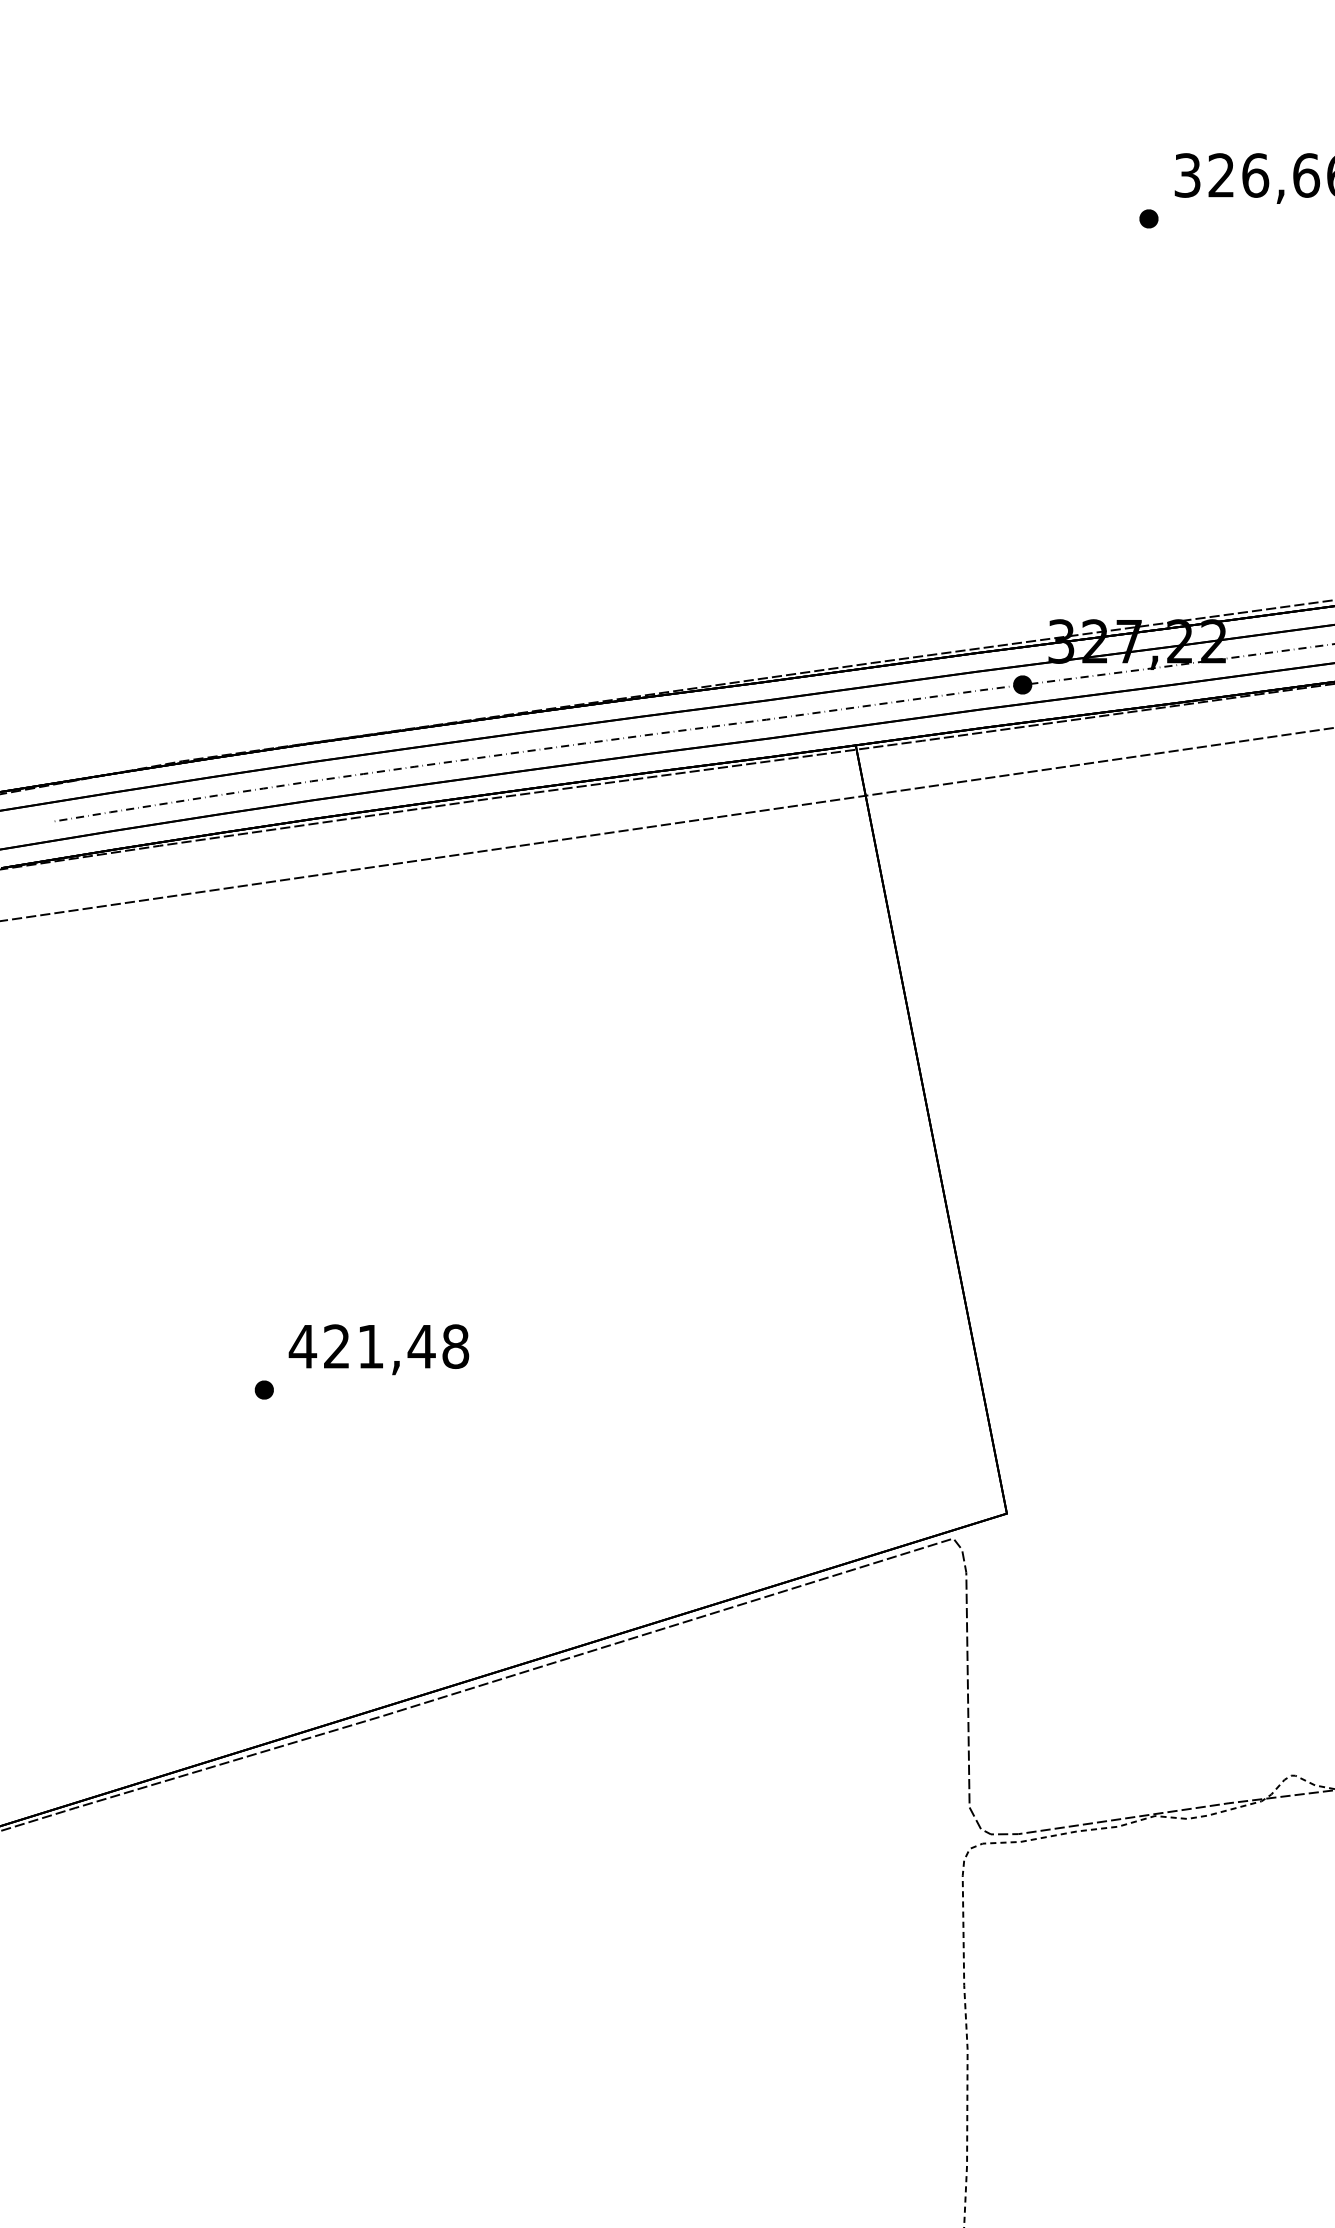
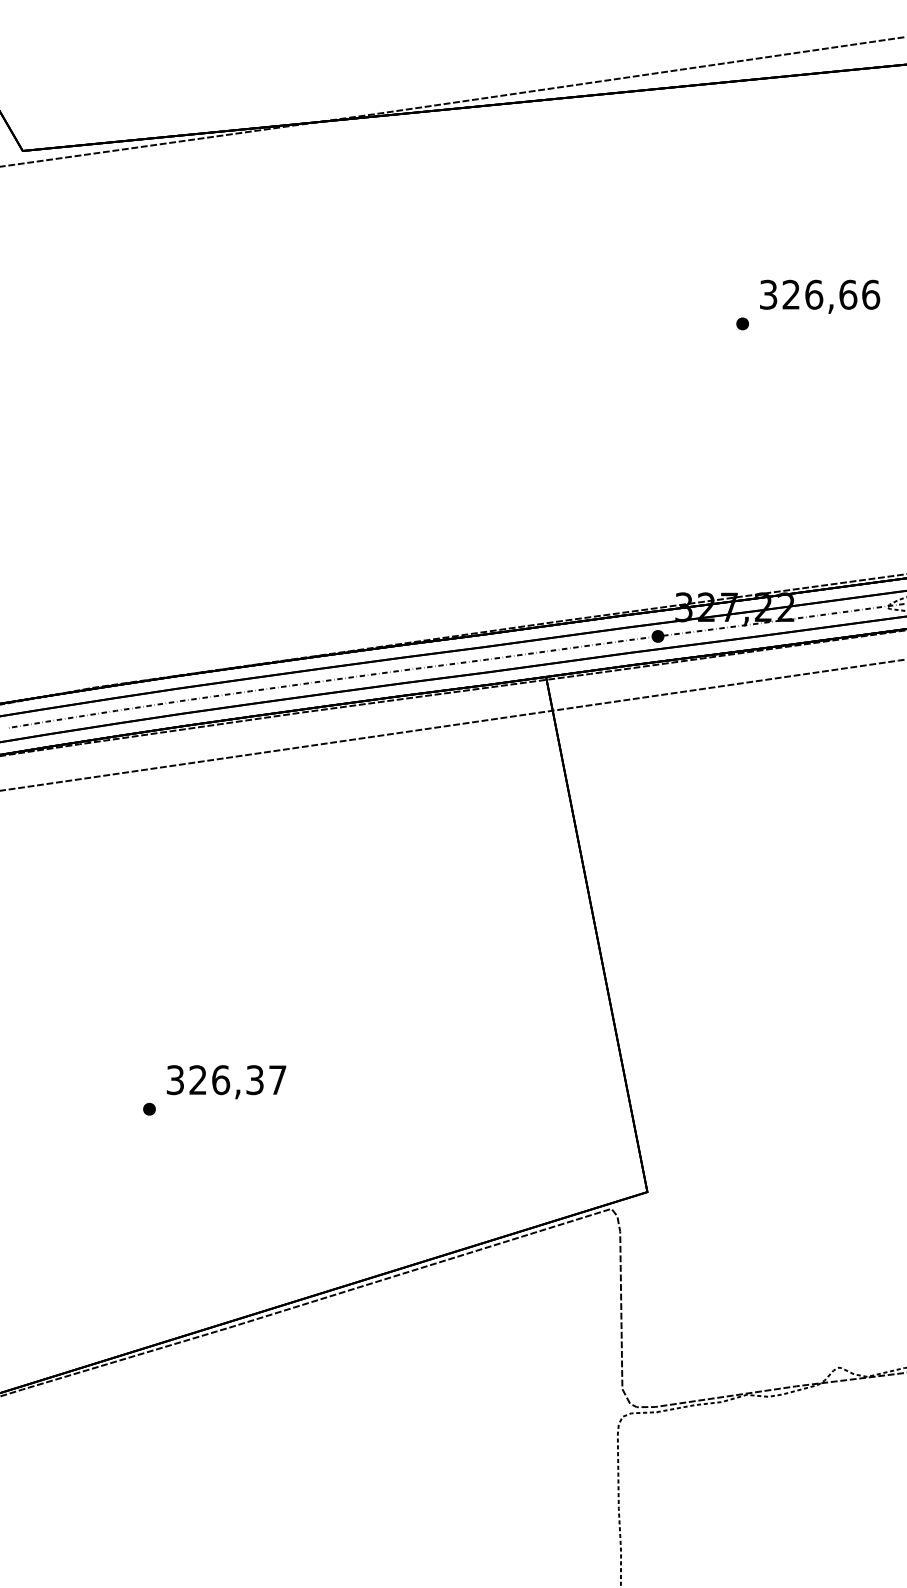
text: (377, 1347) -> (225, 1080), 421,48 -> 326,37

